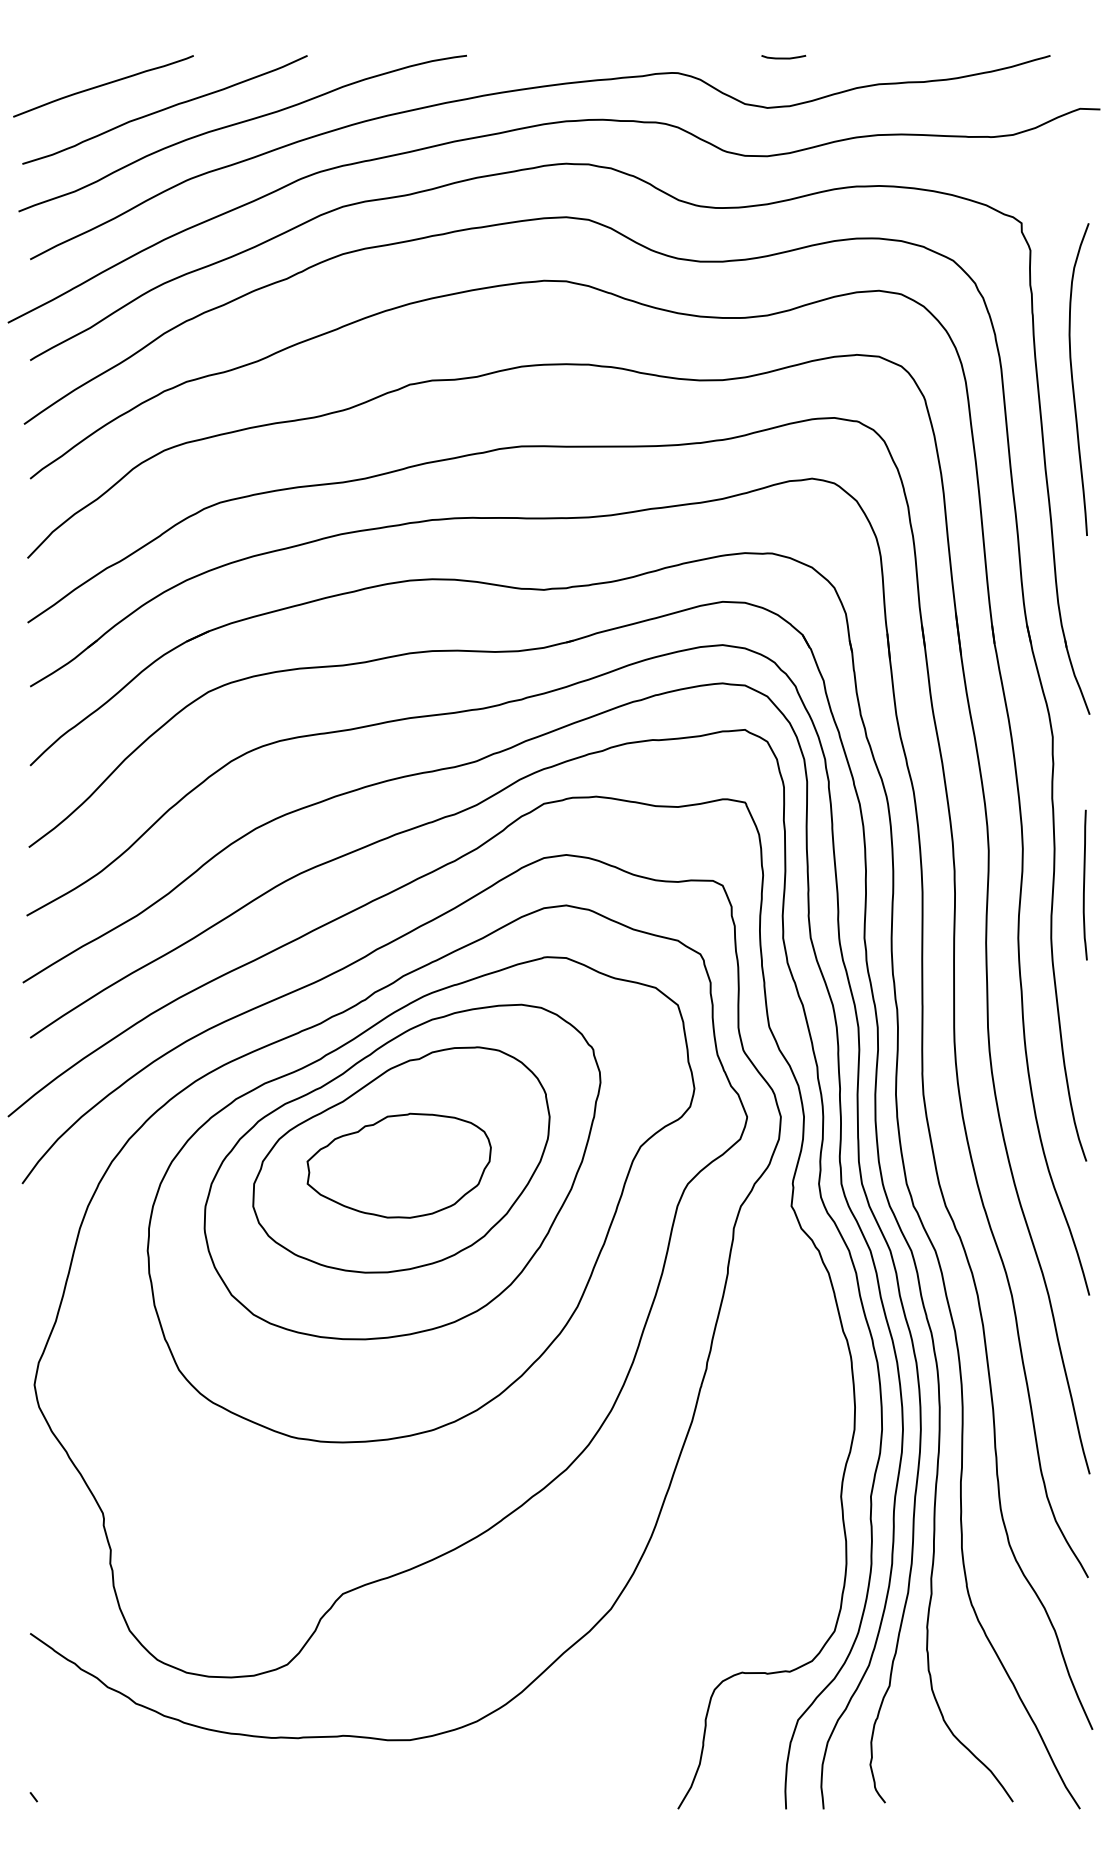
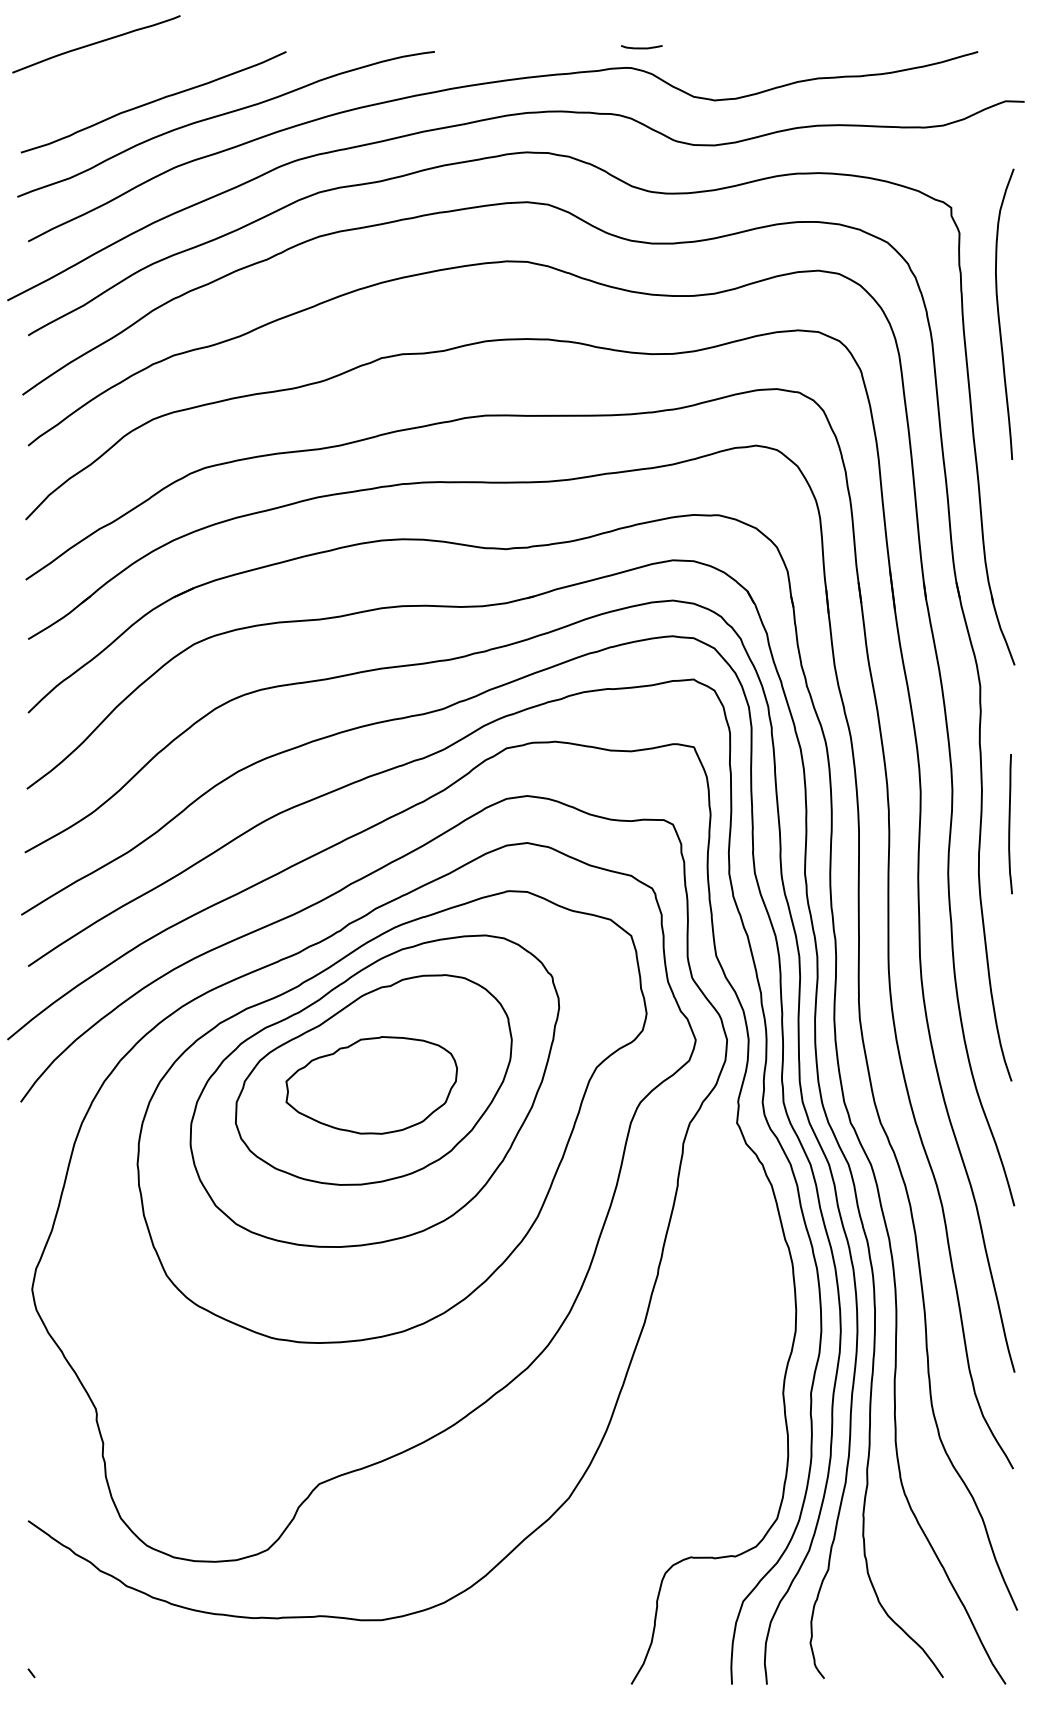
curve: (783, 57) -> (641, 47), moved
curve: (103, 85) -> (96, 43), moved
curve: (1073, 378) -> (999, 313), moved

